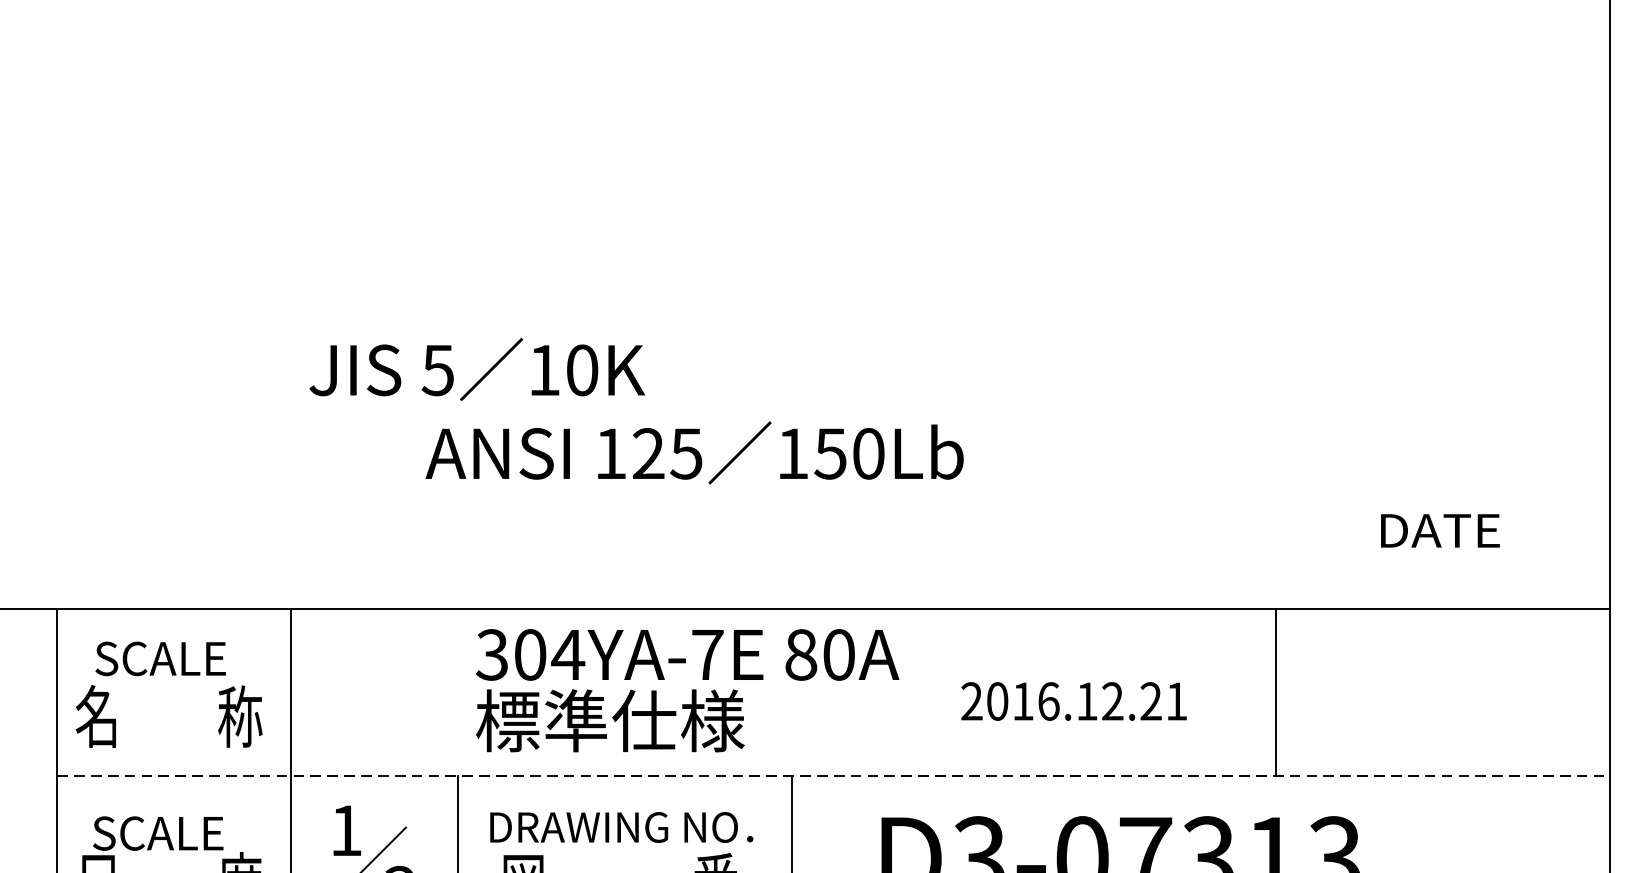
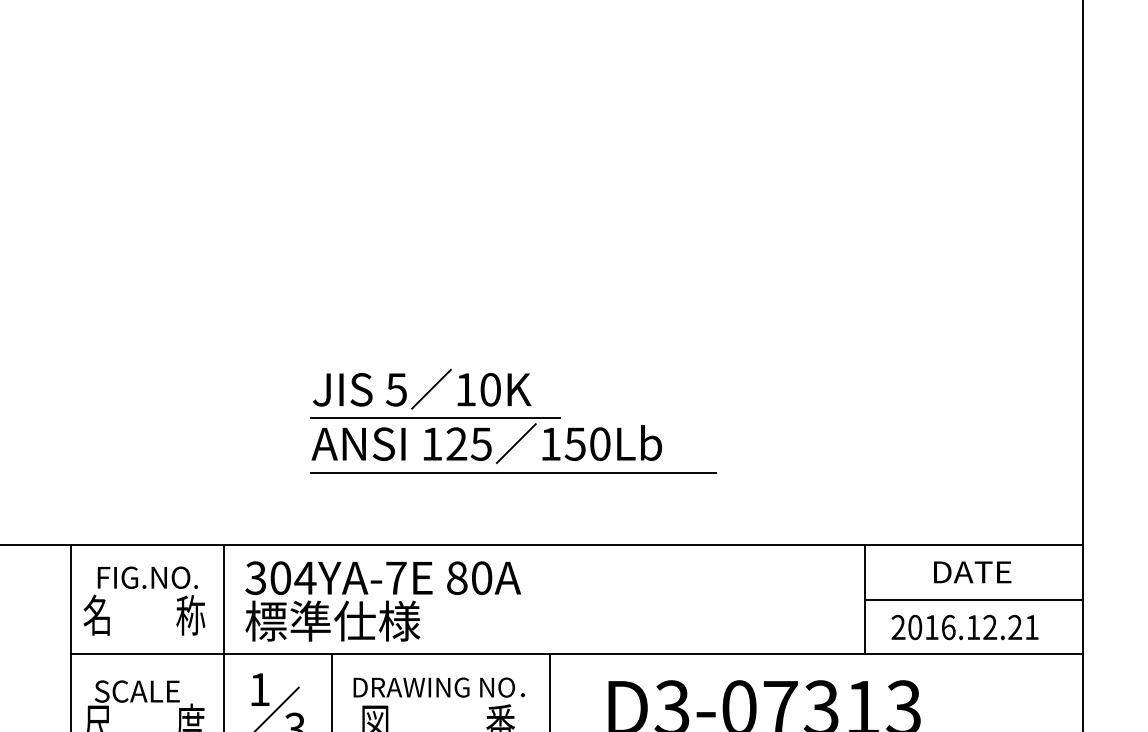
text: (477, 368) -> (422, 388), moved
line: (615, 414) -> (435, 418), added
line: (735, 497) -> (513, 472), added
text: (1440, 531) -> (972, 572), moved
text: (172, 658) -> (146, 577), SCALE -> FIG.NO.
text: (686, 690) -> (382, 601), moved
line: (1441, 692) -> (973, 599), added
text: (1073, 701) -> (964, 627), moved
line: (833, 775) -> (577, 653), dashed -> solid

